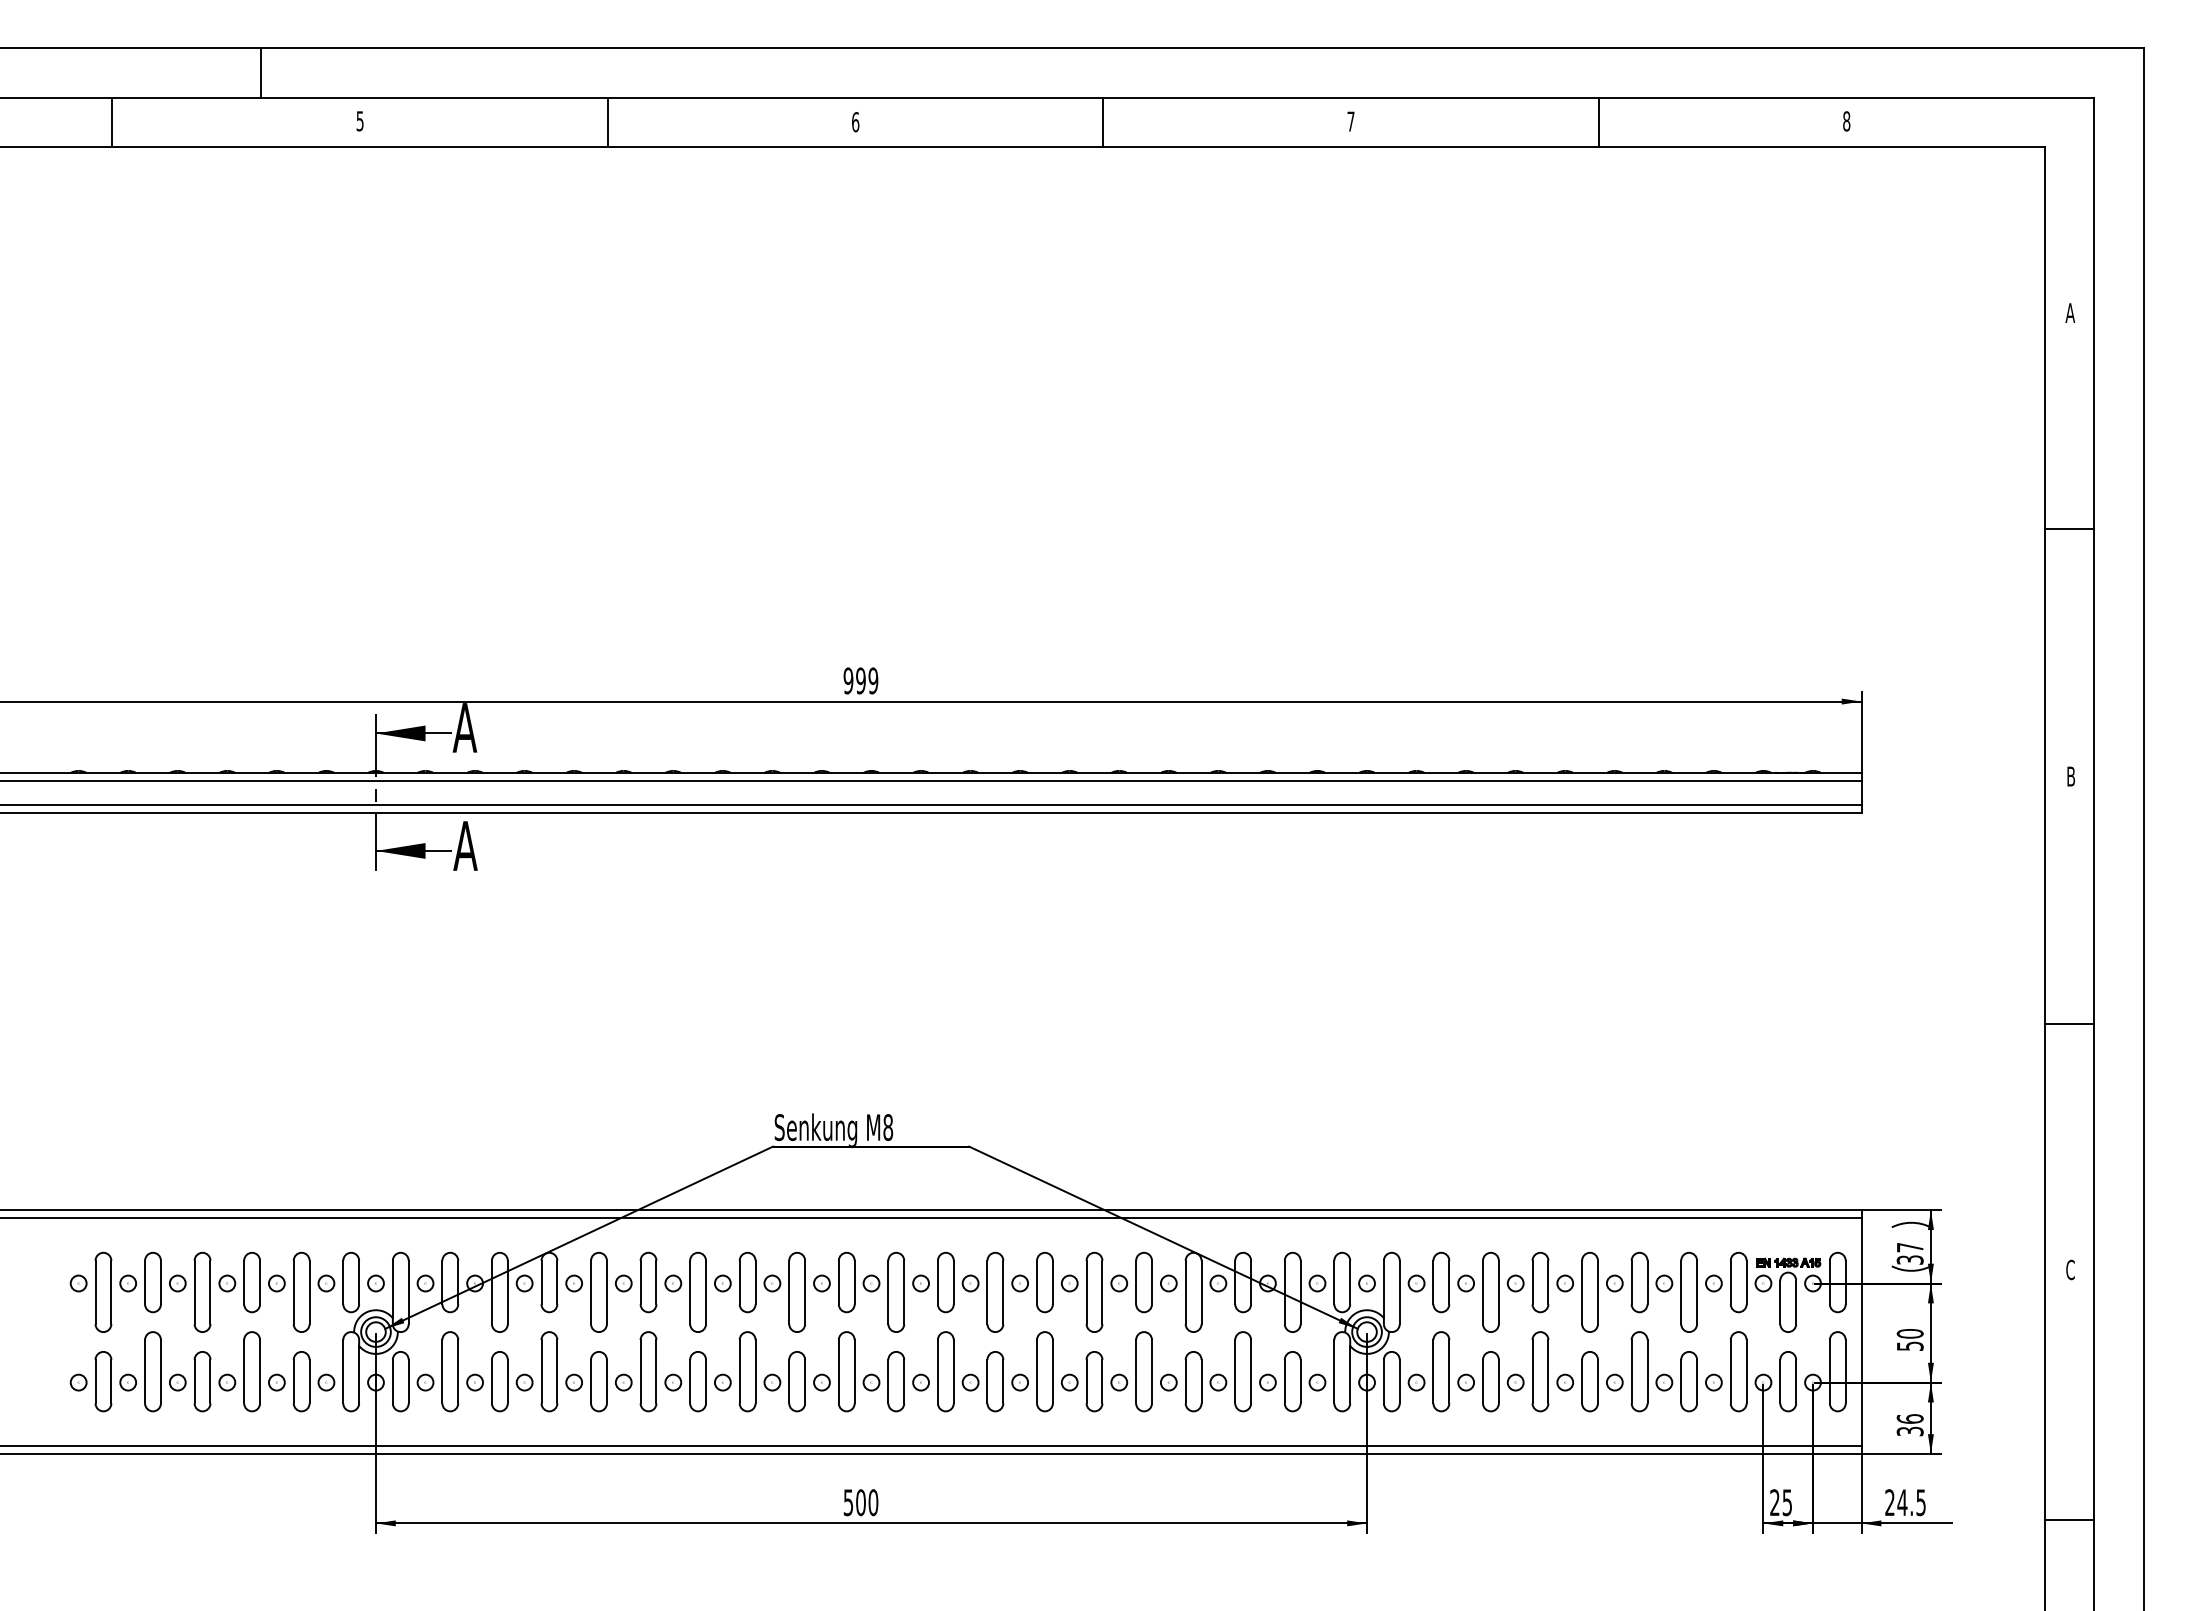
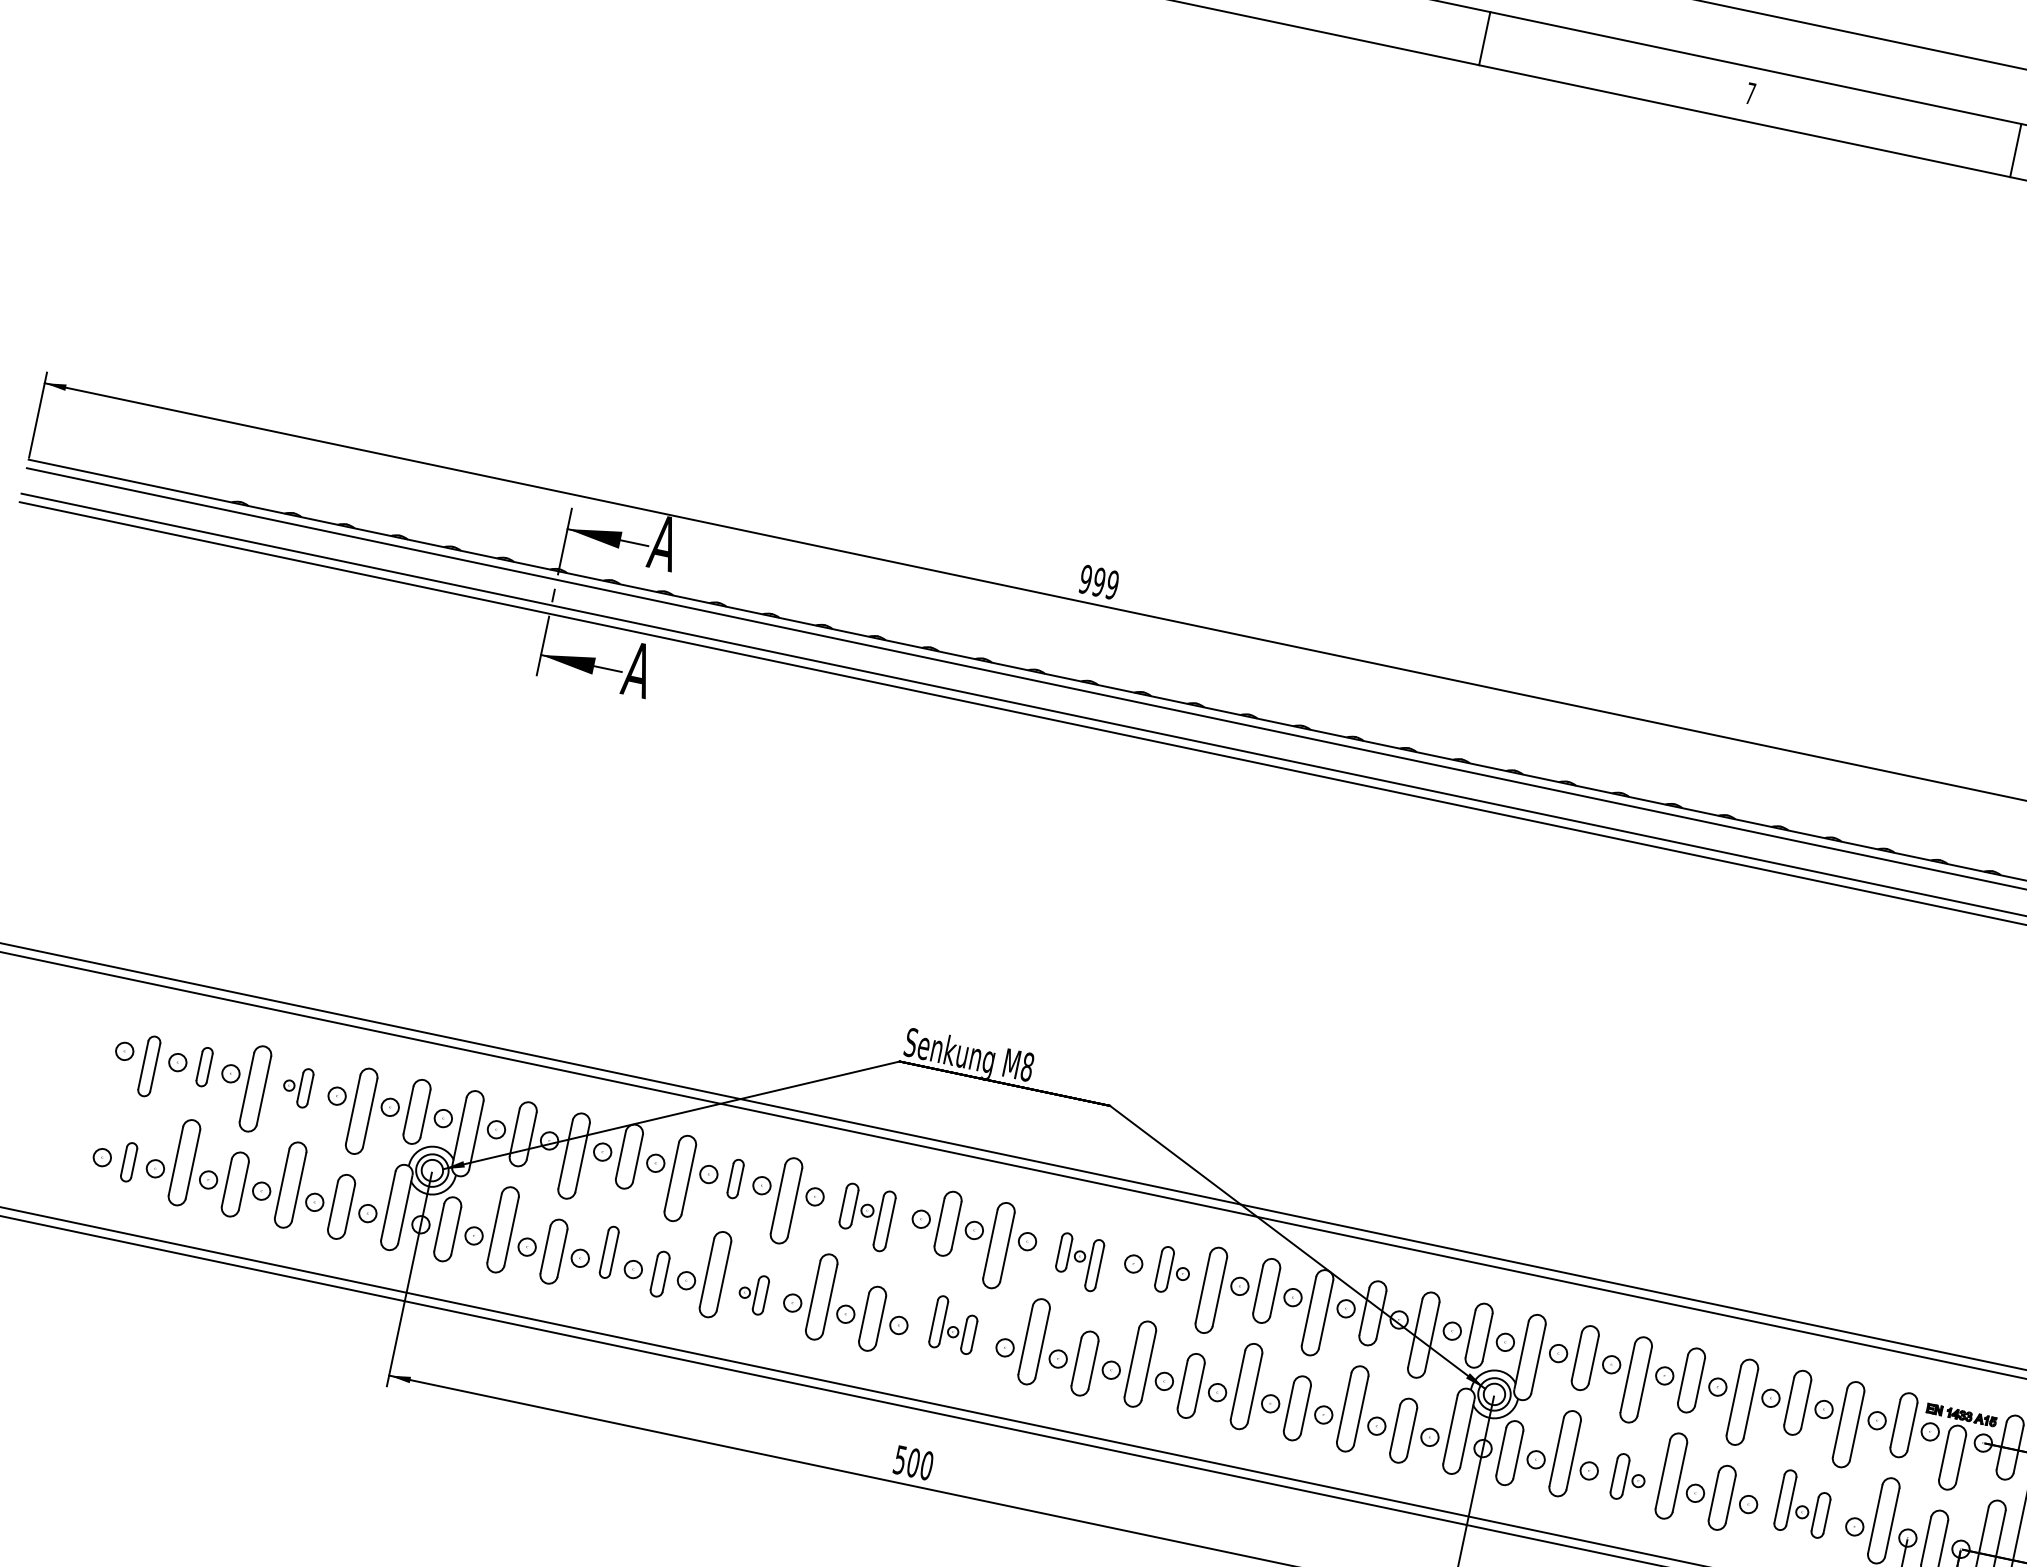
part: (152, 1282) -> (204, 1066), size x0.6
part: (239, 1282) -> (297, 1086), size x0.6
part: (648, 1282) -> (735, 1179), size x0.6
part: (1057, 1282) -> (1173, 1271), size x0.7
part: (103, 1291) -> (149, 1065), size x0.7
part: (771, 1291) -> (865, 1216), size x0.7
part: (970, 1291) -> (1078, 1261), size x0.6
part: (549, 1371) -> (609, 1252), size x0.6
part: (871, 1371) -> (954, 1324), size x0.6
part: (1663, 1371) -> (1803, 1503), size x0.7
part: (103, 1381) -> (129, 1162), size x0.6
part: (598, 1381) -> (659, 1273), size x0.7
part: (685, 1381) -> (752, 1293), size x0.6
part: (1503, 1381) -> (1629, 1478), size x0.7

